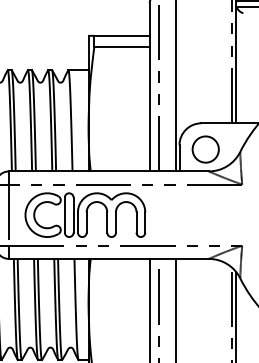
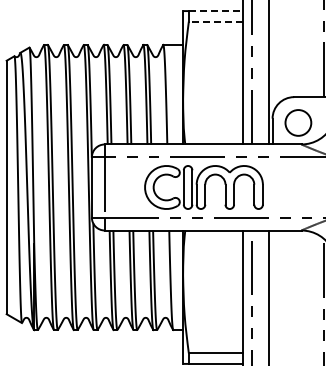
line: (122, 36) -> (216, 11), solid -> dashed
line: (121, 46) -> (215, 21), solid -> dashed
part: (84, 215) -> (203, 187), moved

